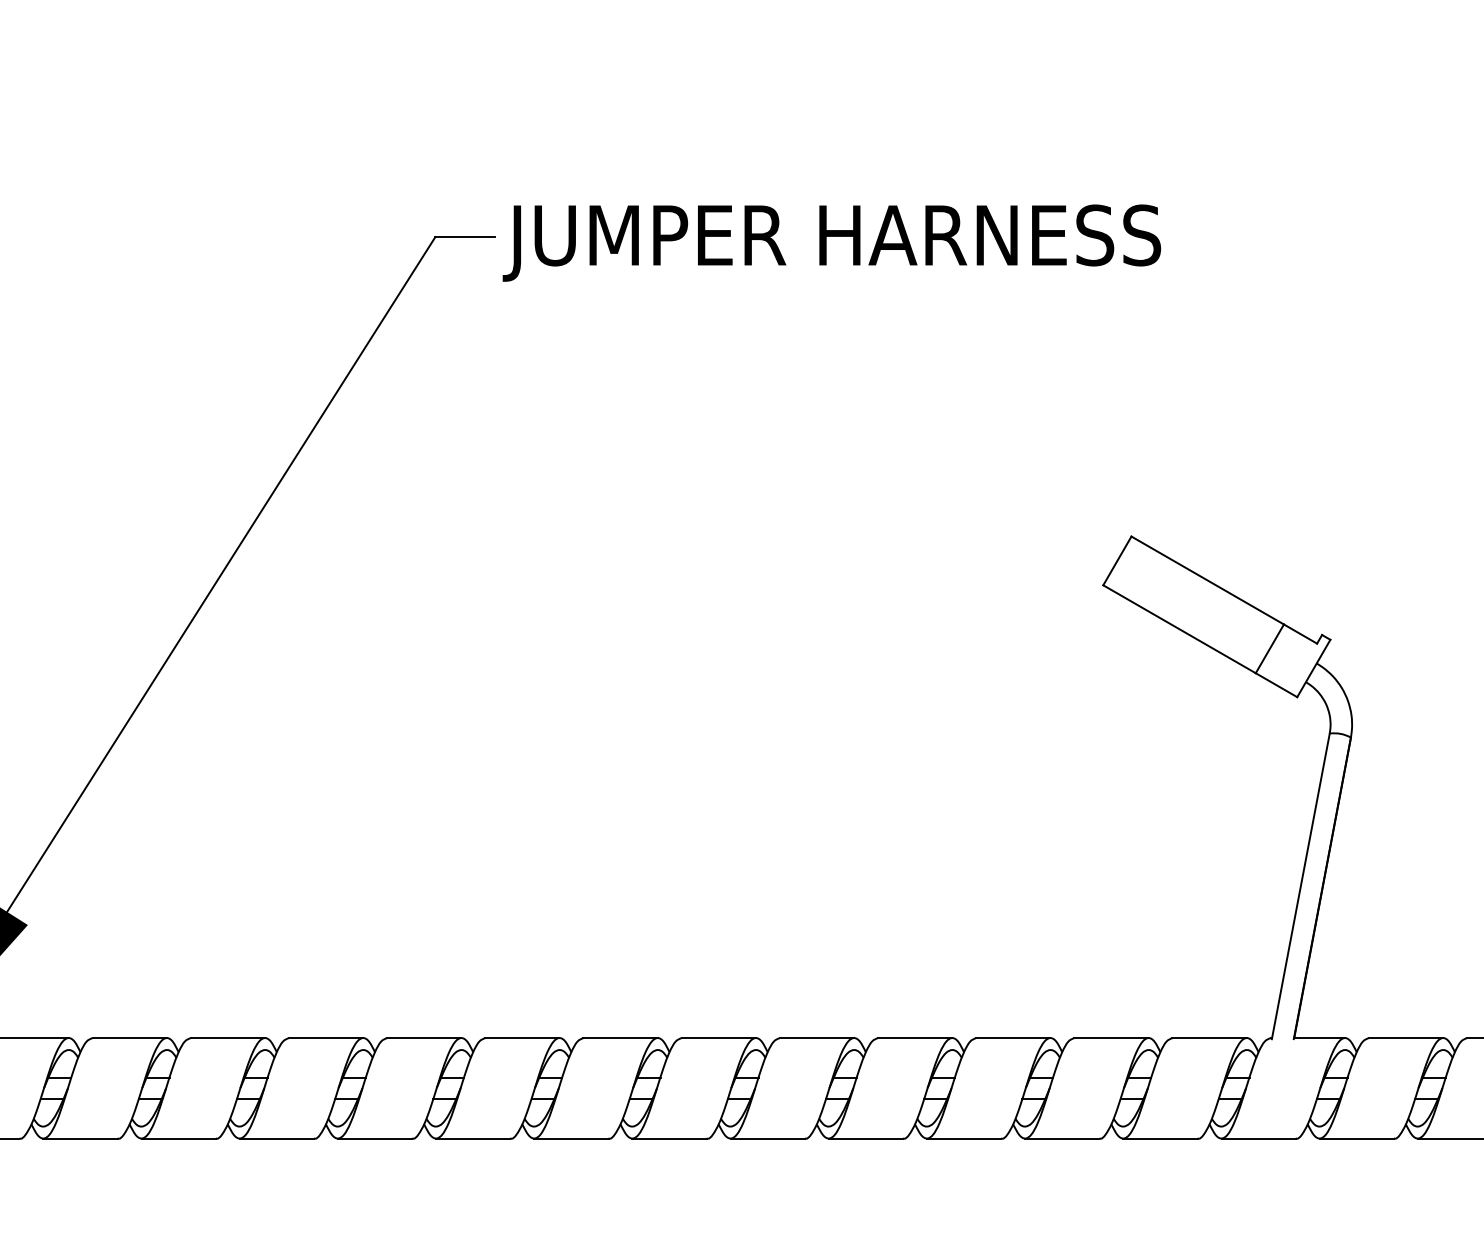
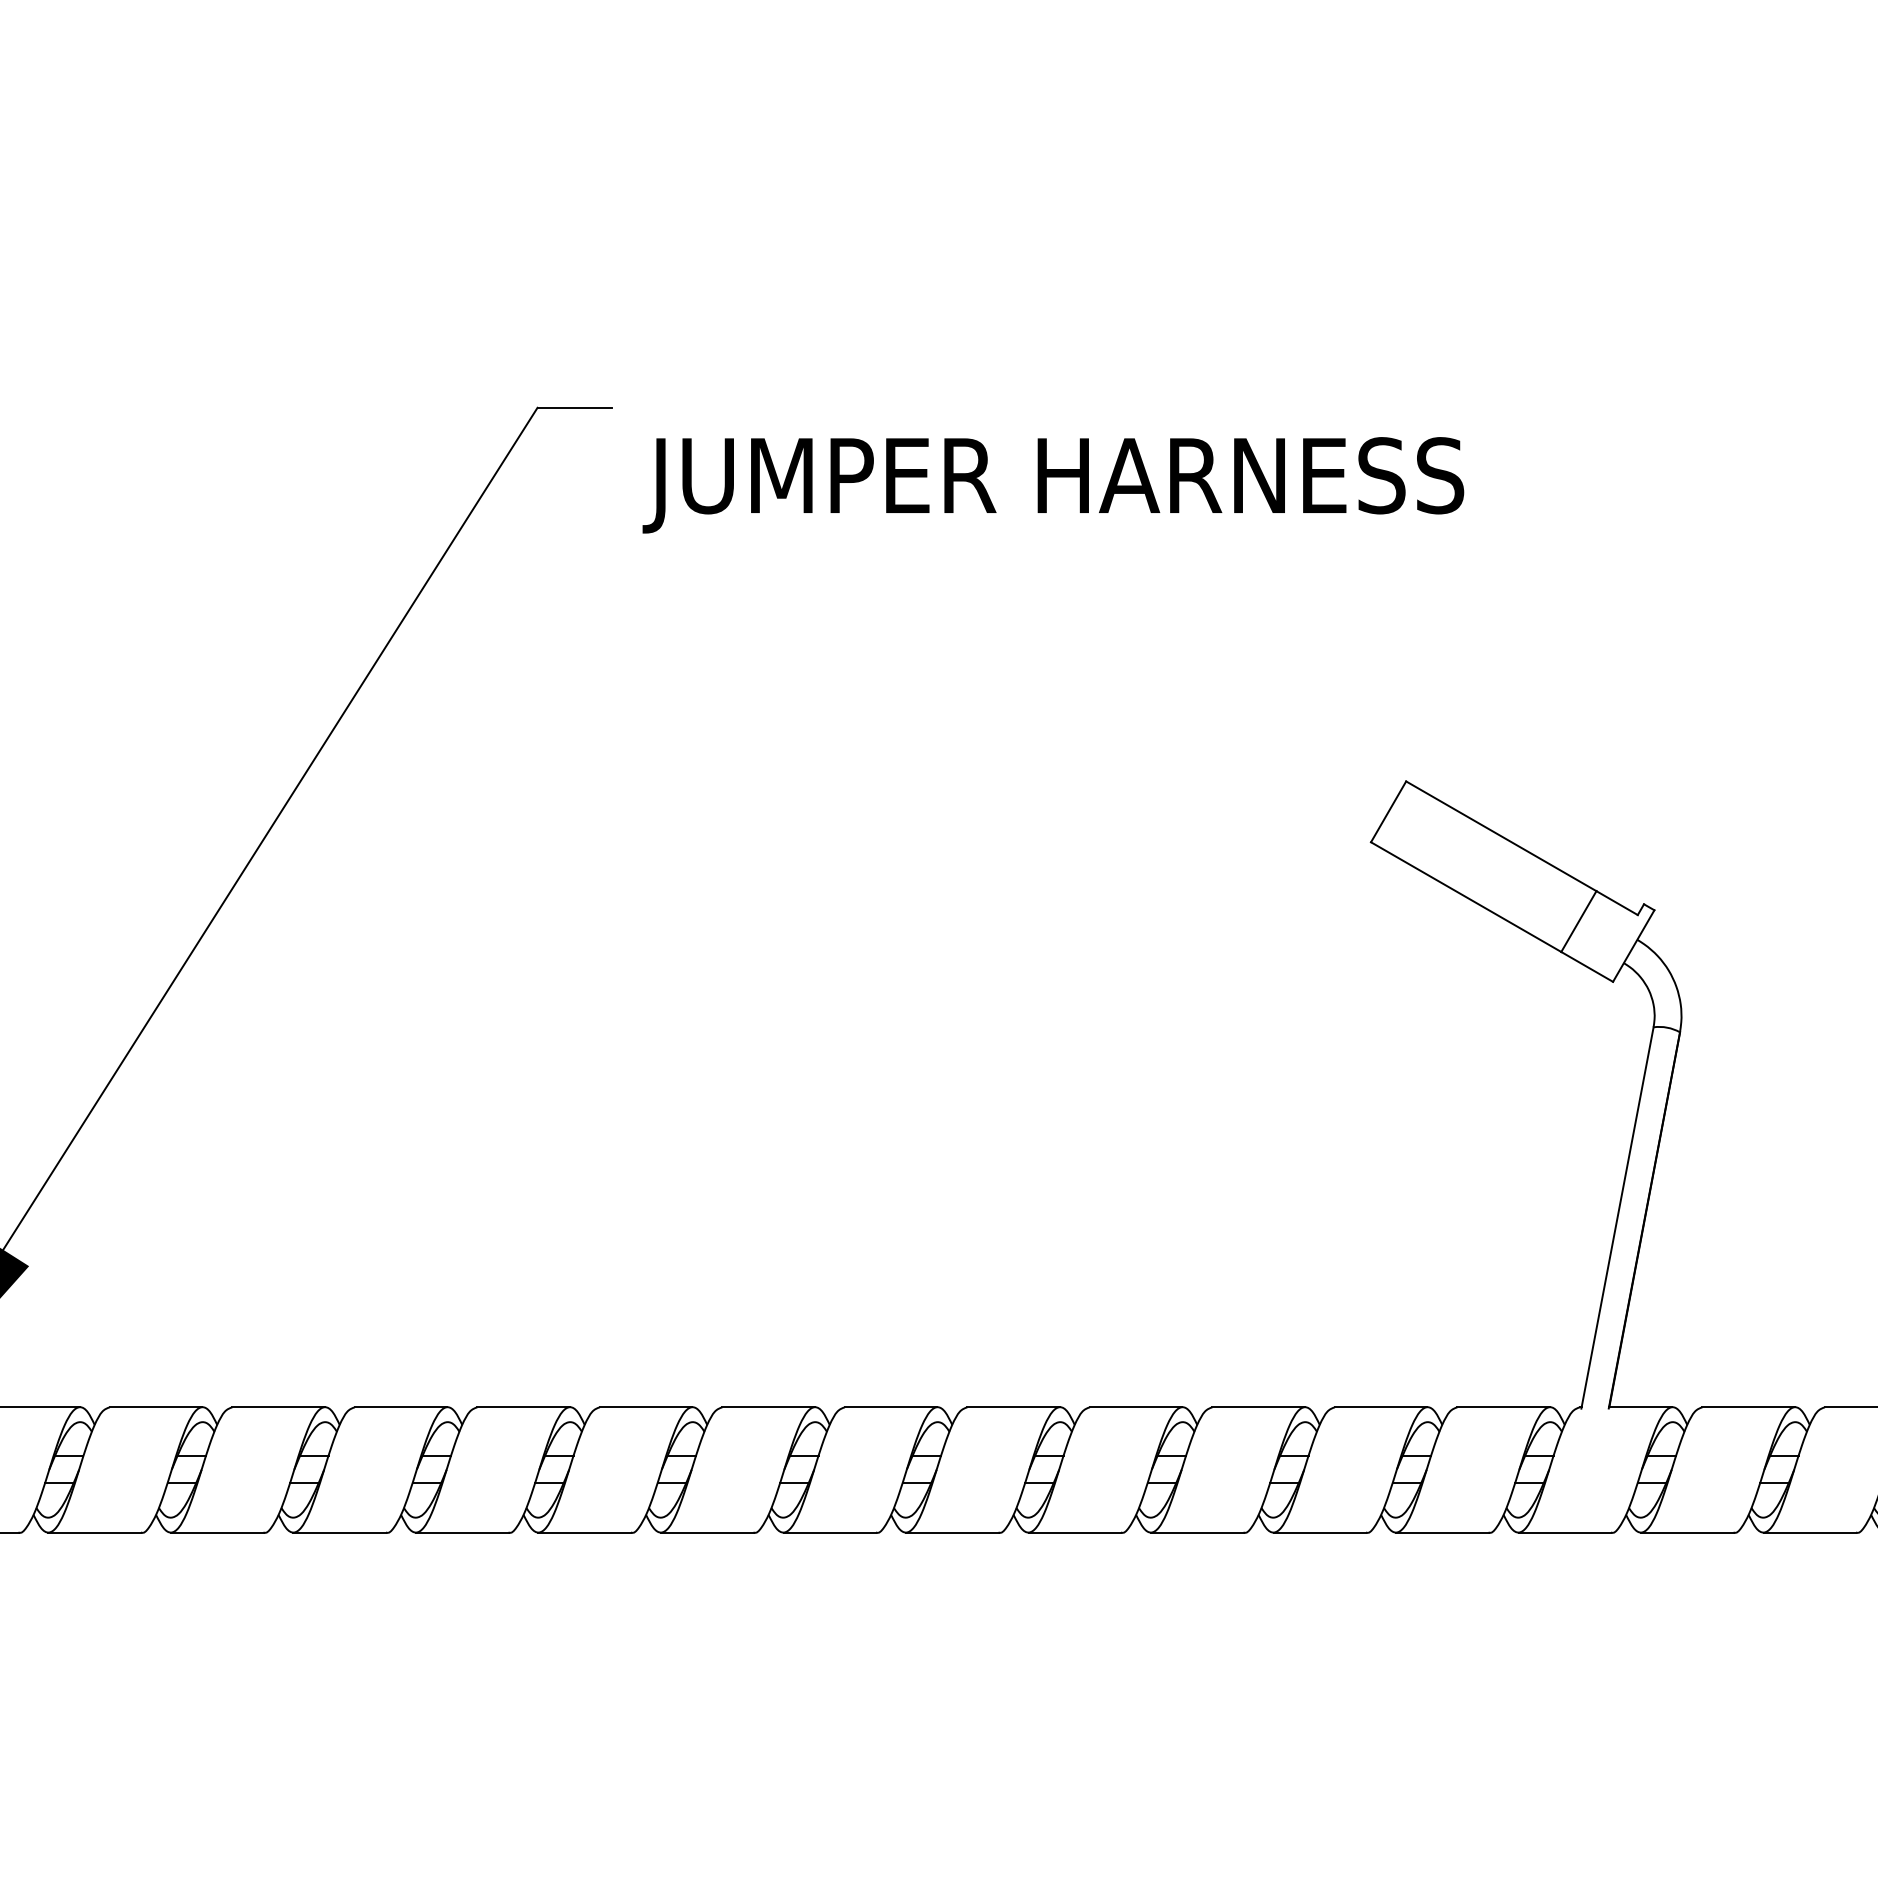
text: (832, 243) -> (1053, 485), moved

